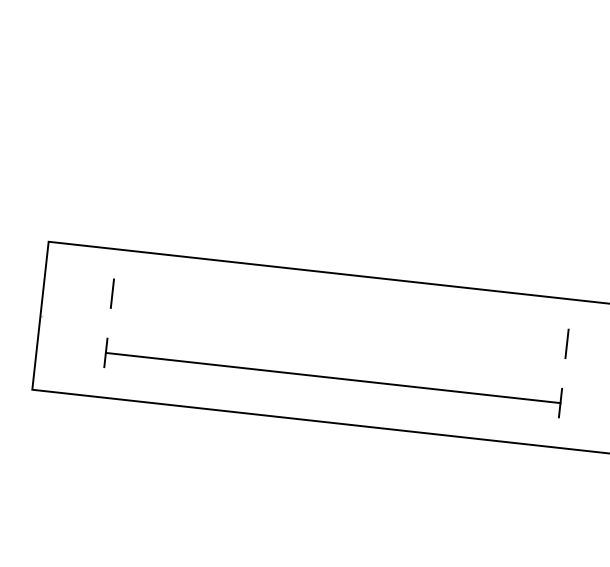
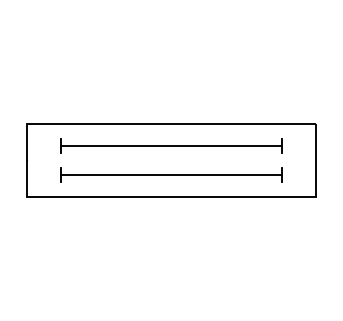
line: (339, 319) -> (171, 146), added

